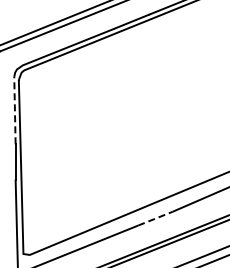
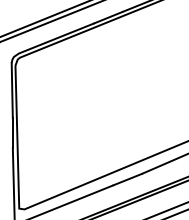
line: (14, 110) -> (11, 90), dashed -> solid
line: (155, 218) -> (127, 179), dashed -> solid

